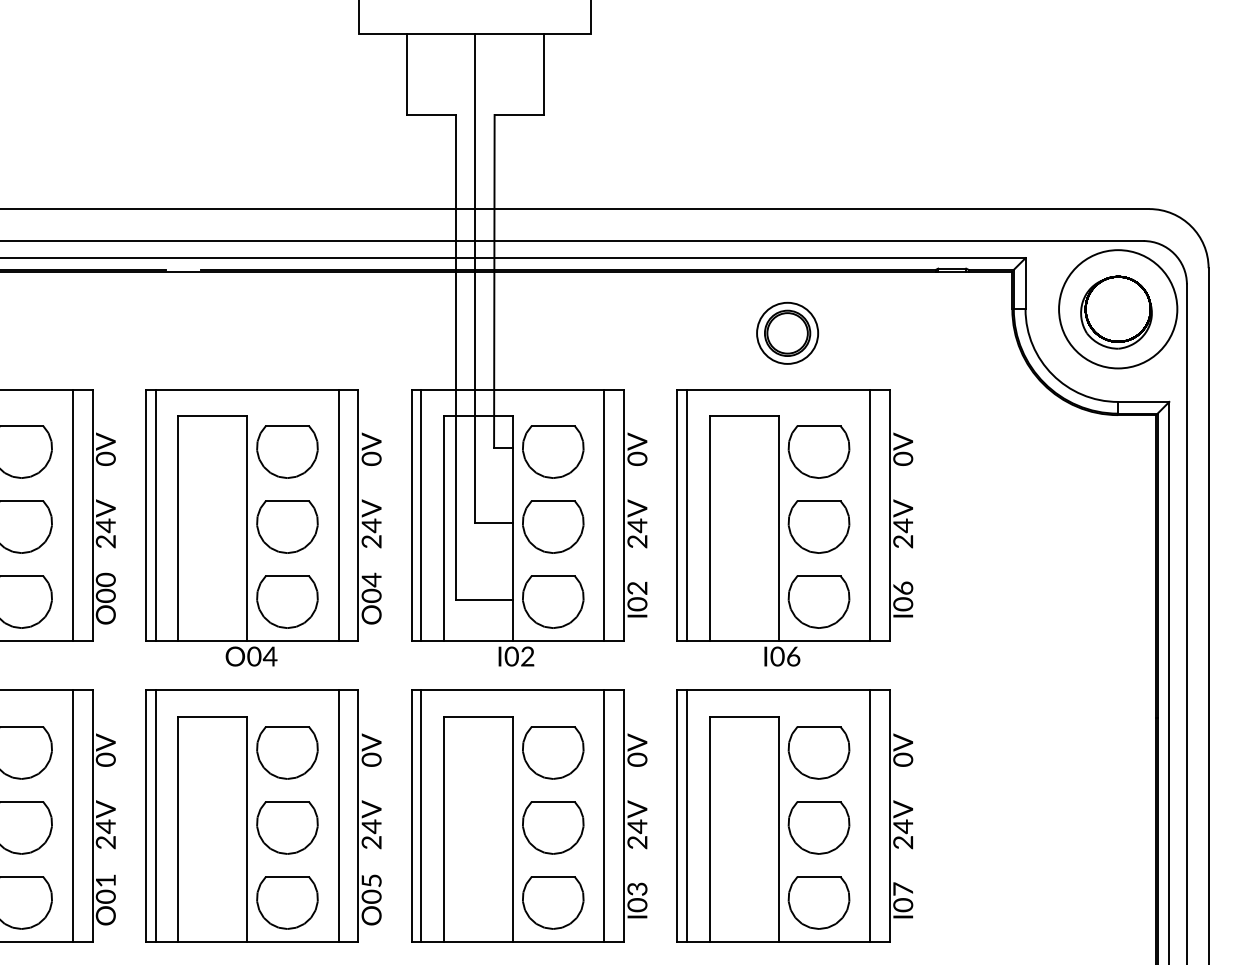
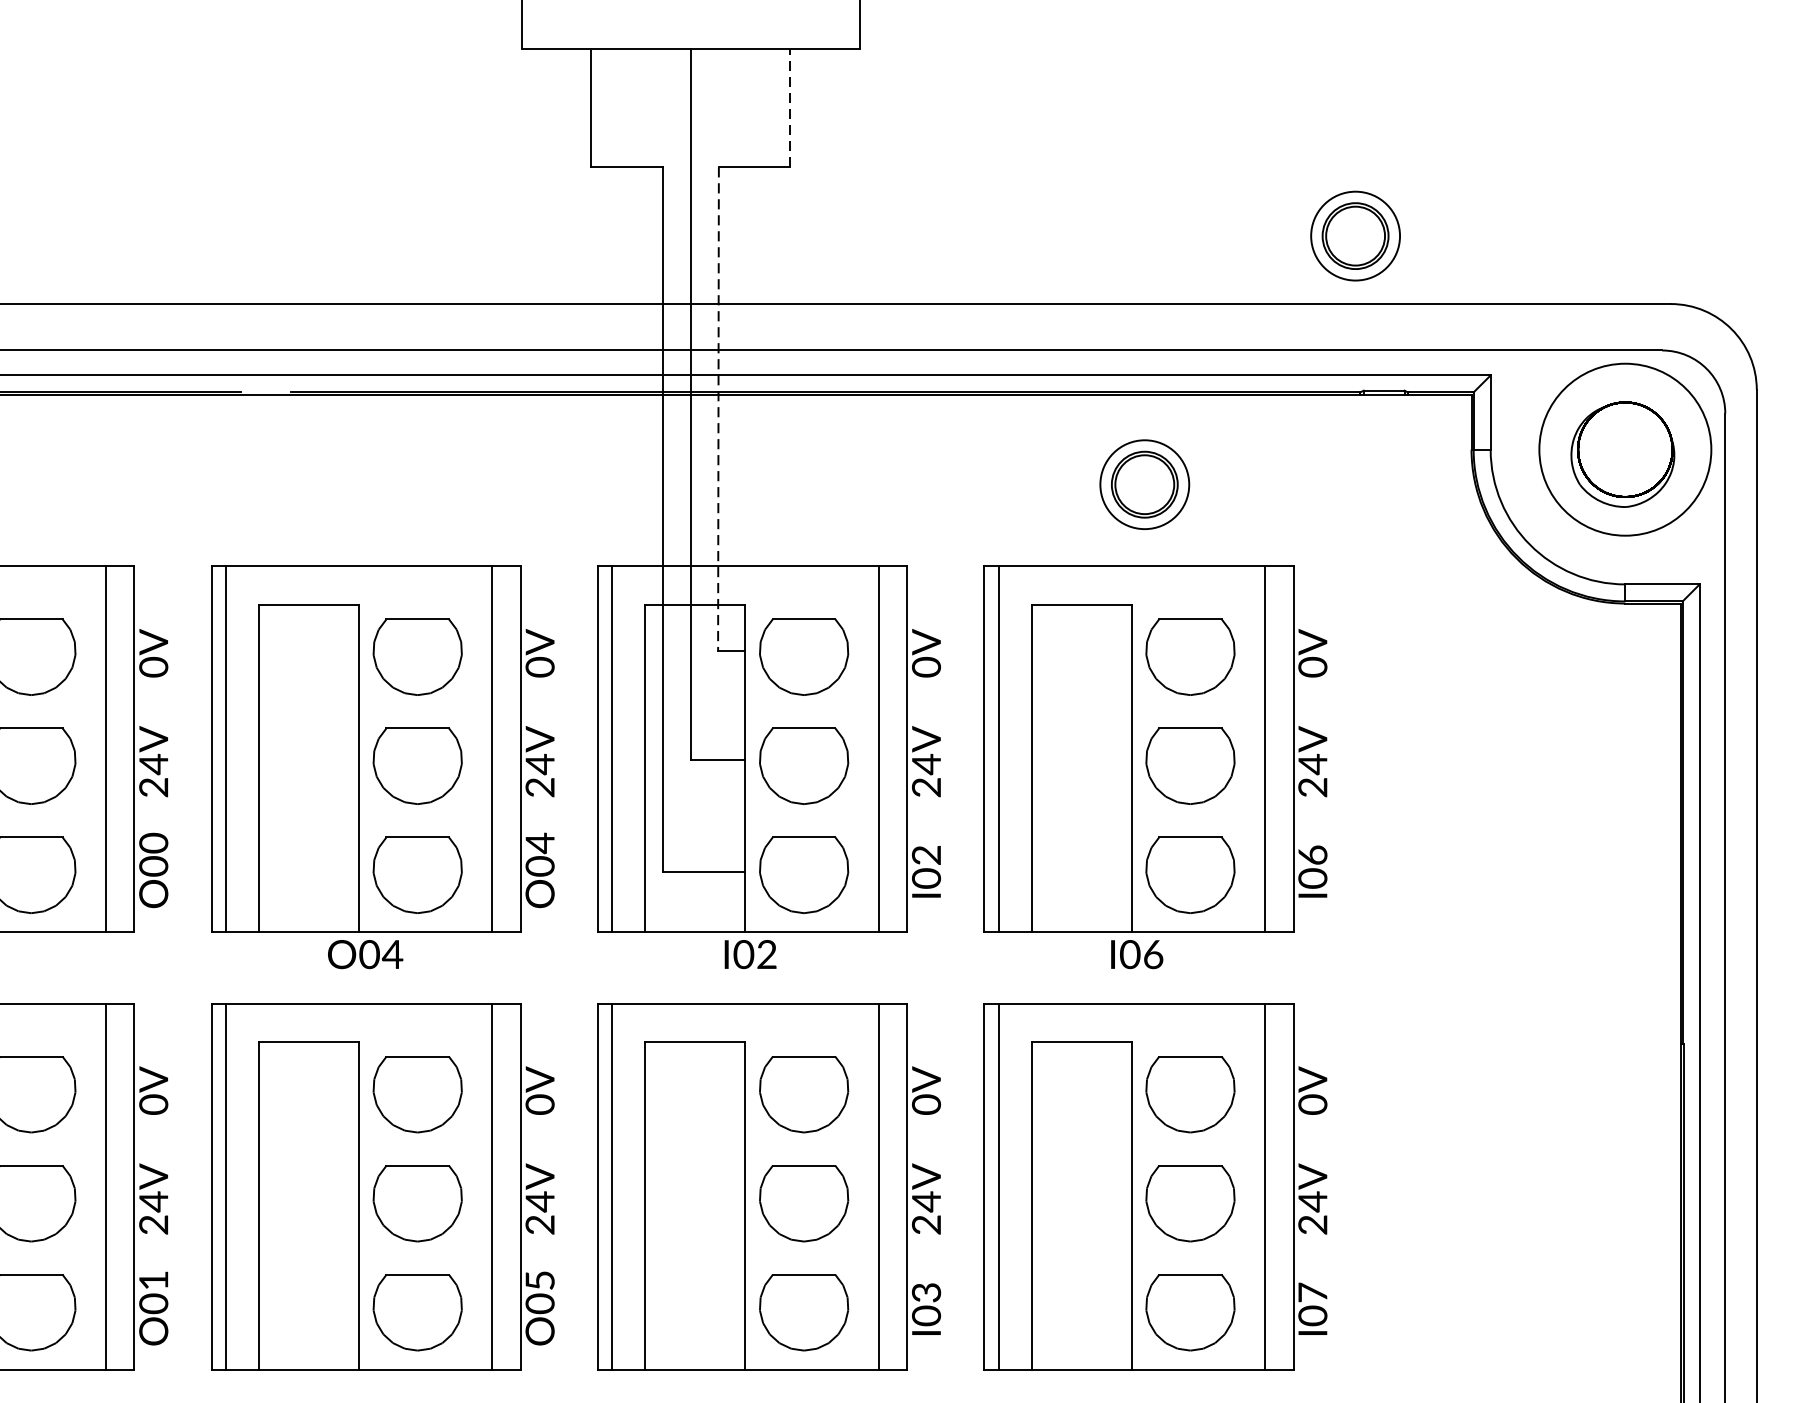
line: (543, 74) -> (789, 108), solid -> dashed
part: (932, 161) -> (1355, 234), added
line: (494, 281) -> (718, 409), solid -> dashed

